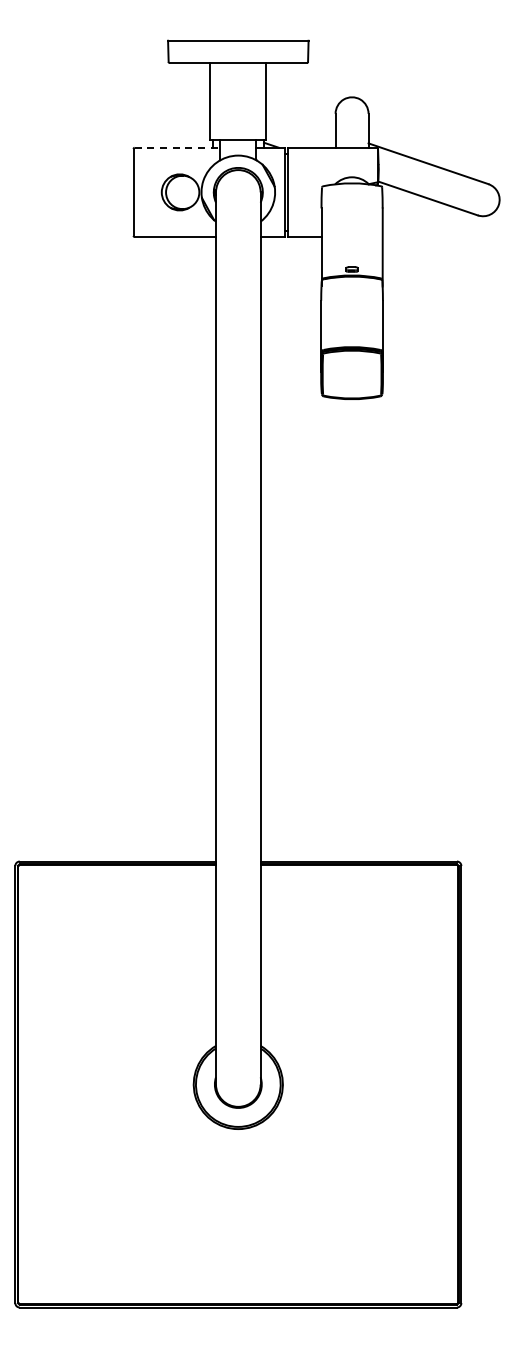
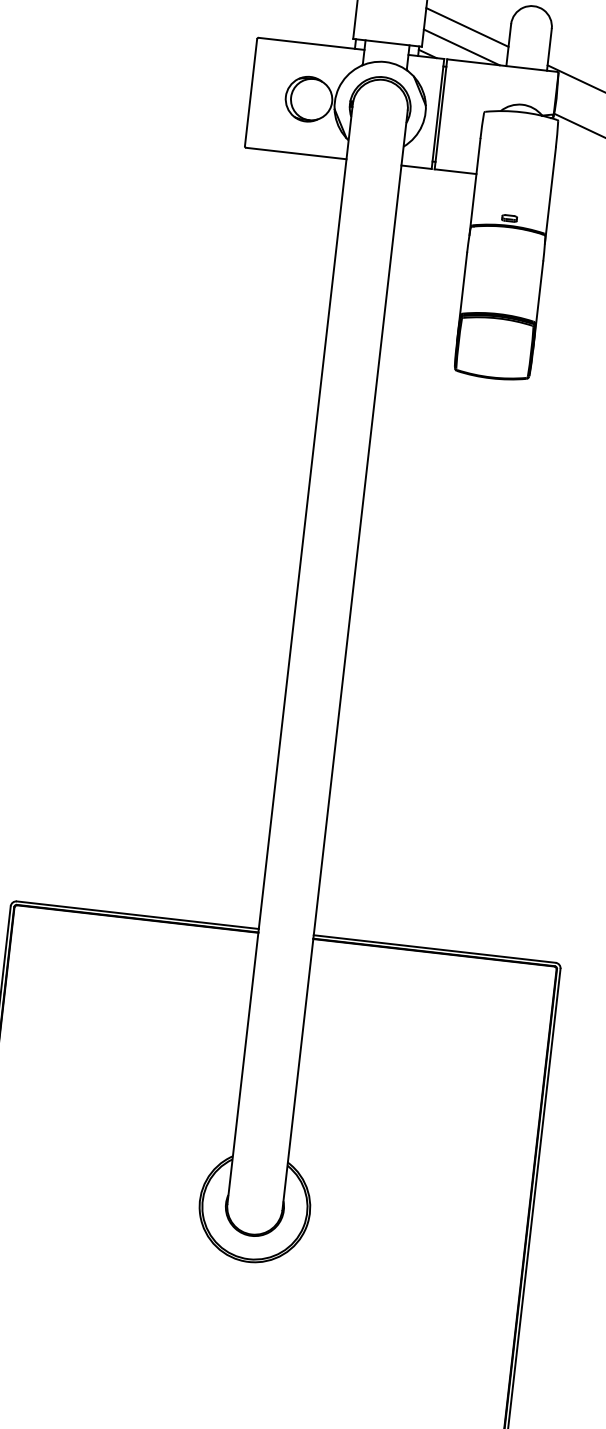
line: (300, 120) -> (466, 27), added
line: (298, 136) -> (462, 46), added
line: (177, 147) -> (311, 43), dashed -> solid

